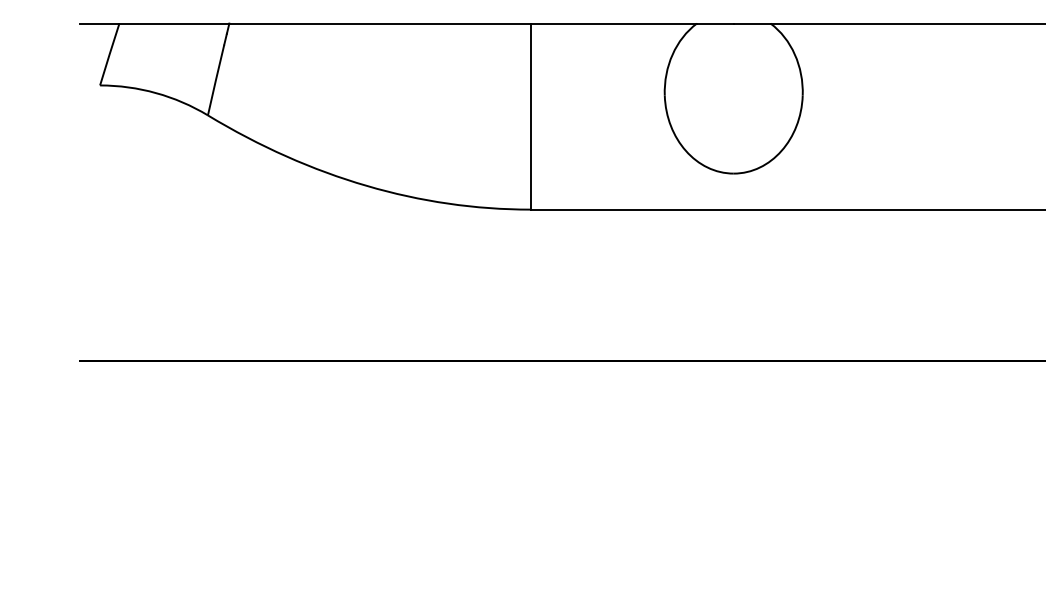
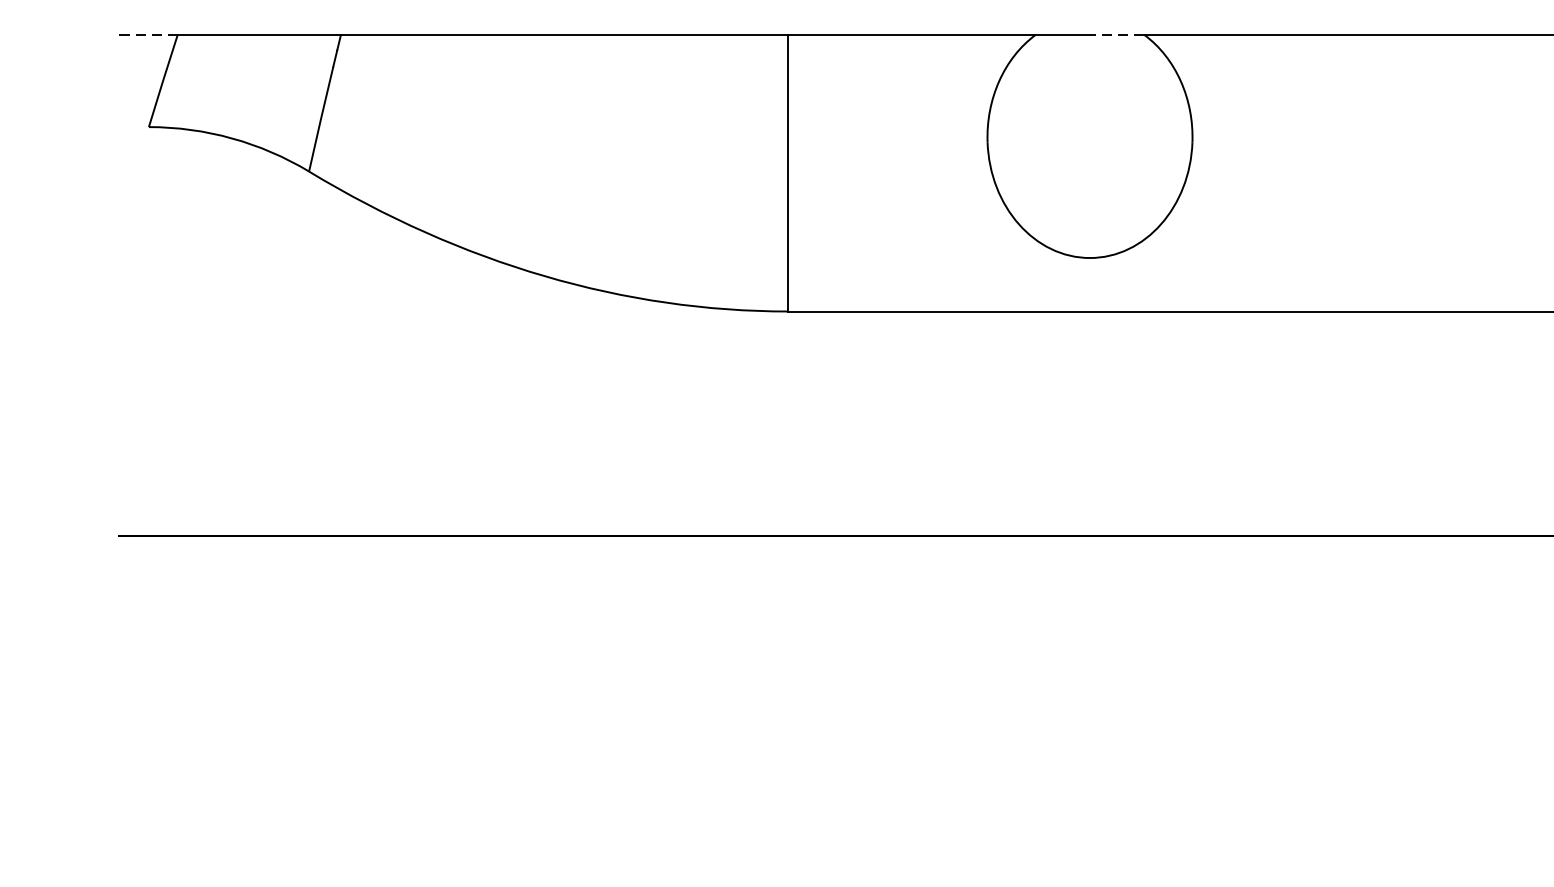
line: (99, 23) -> (148, 35), solid -> dashed
line: (751, 23) -> (1116, 35), solid -> dashed

